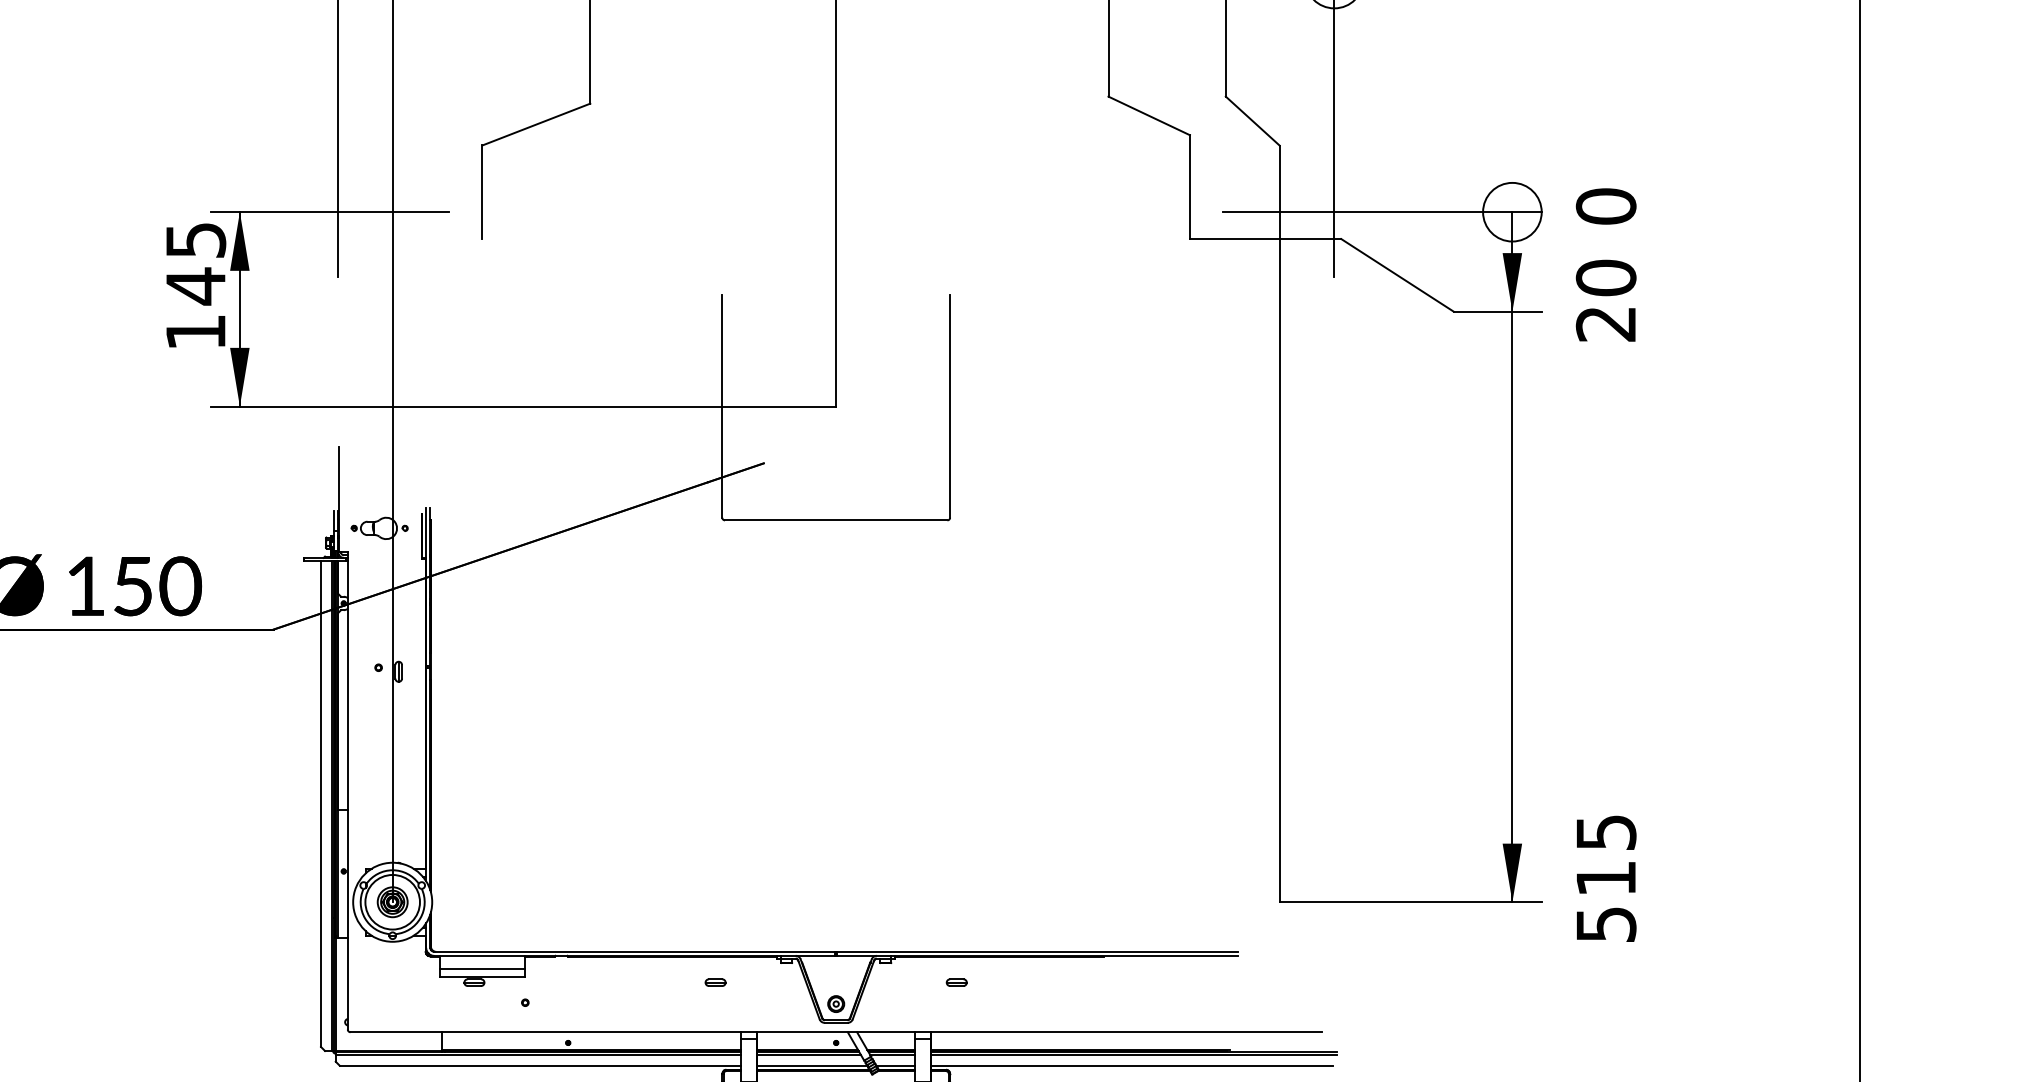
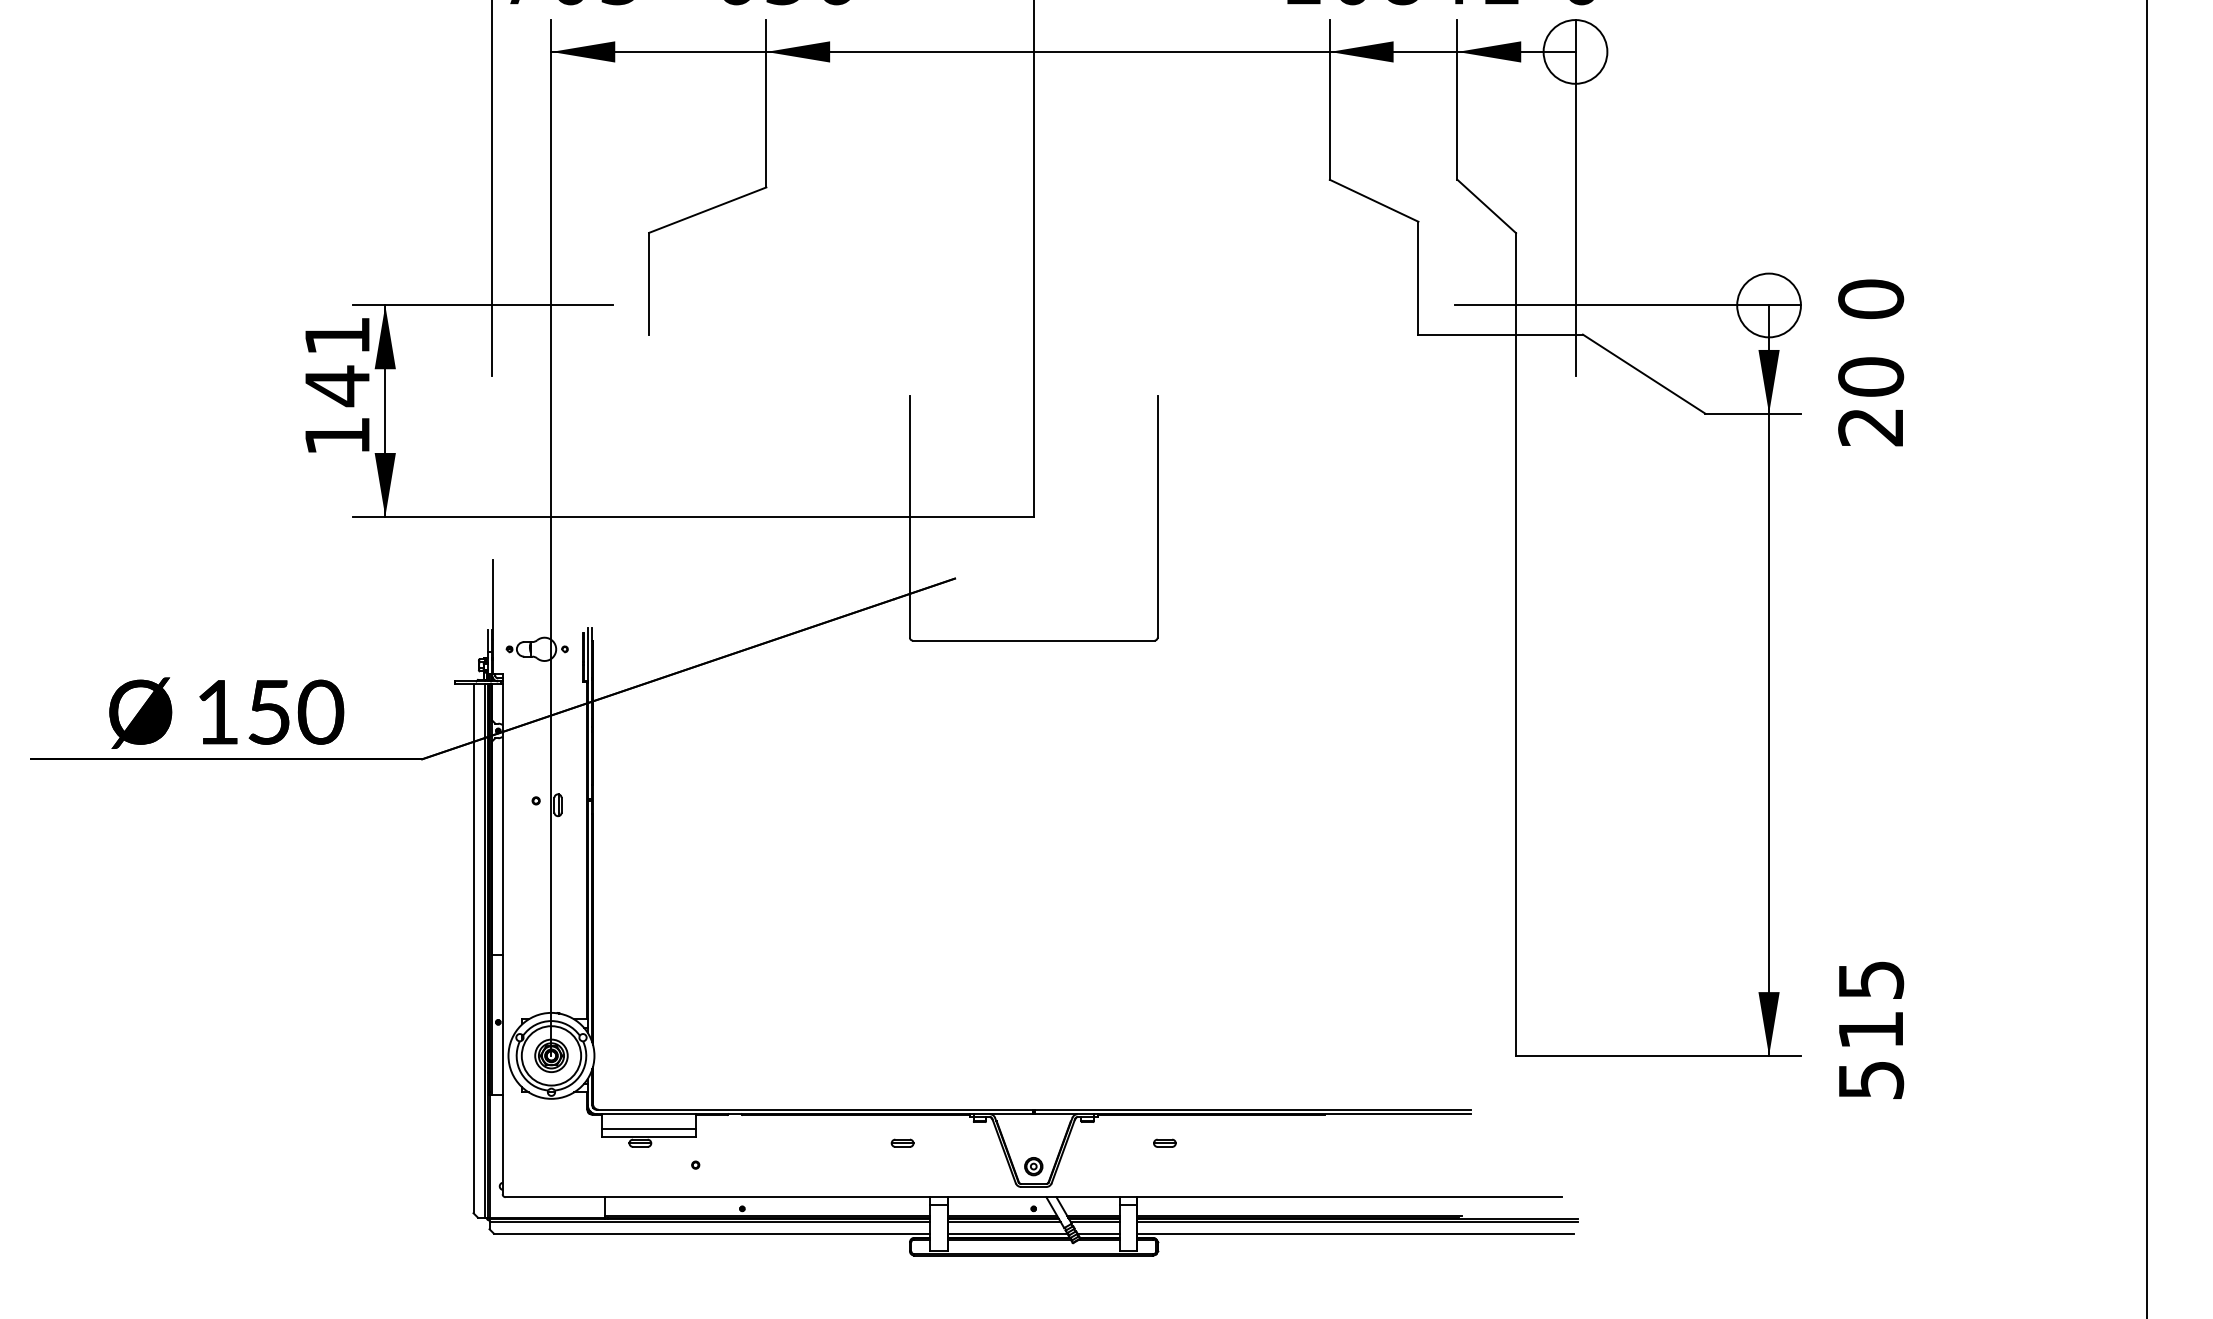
text: (195, 239) -> (337, 335), 145 -> 141

